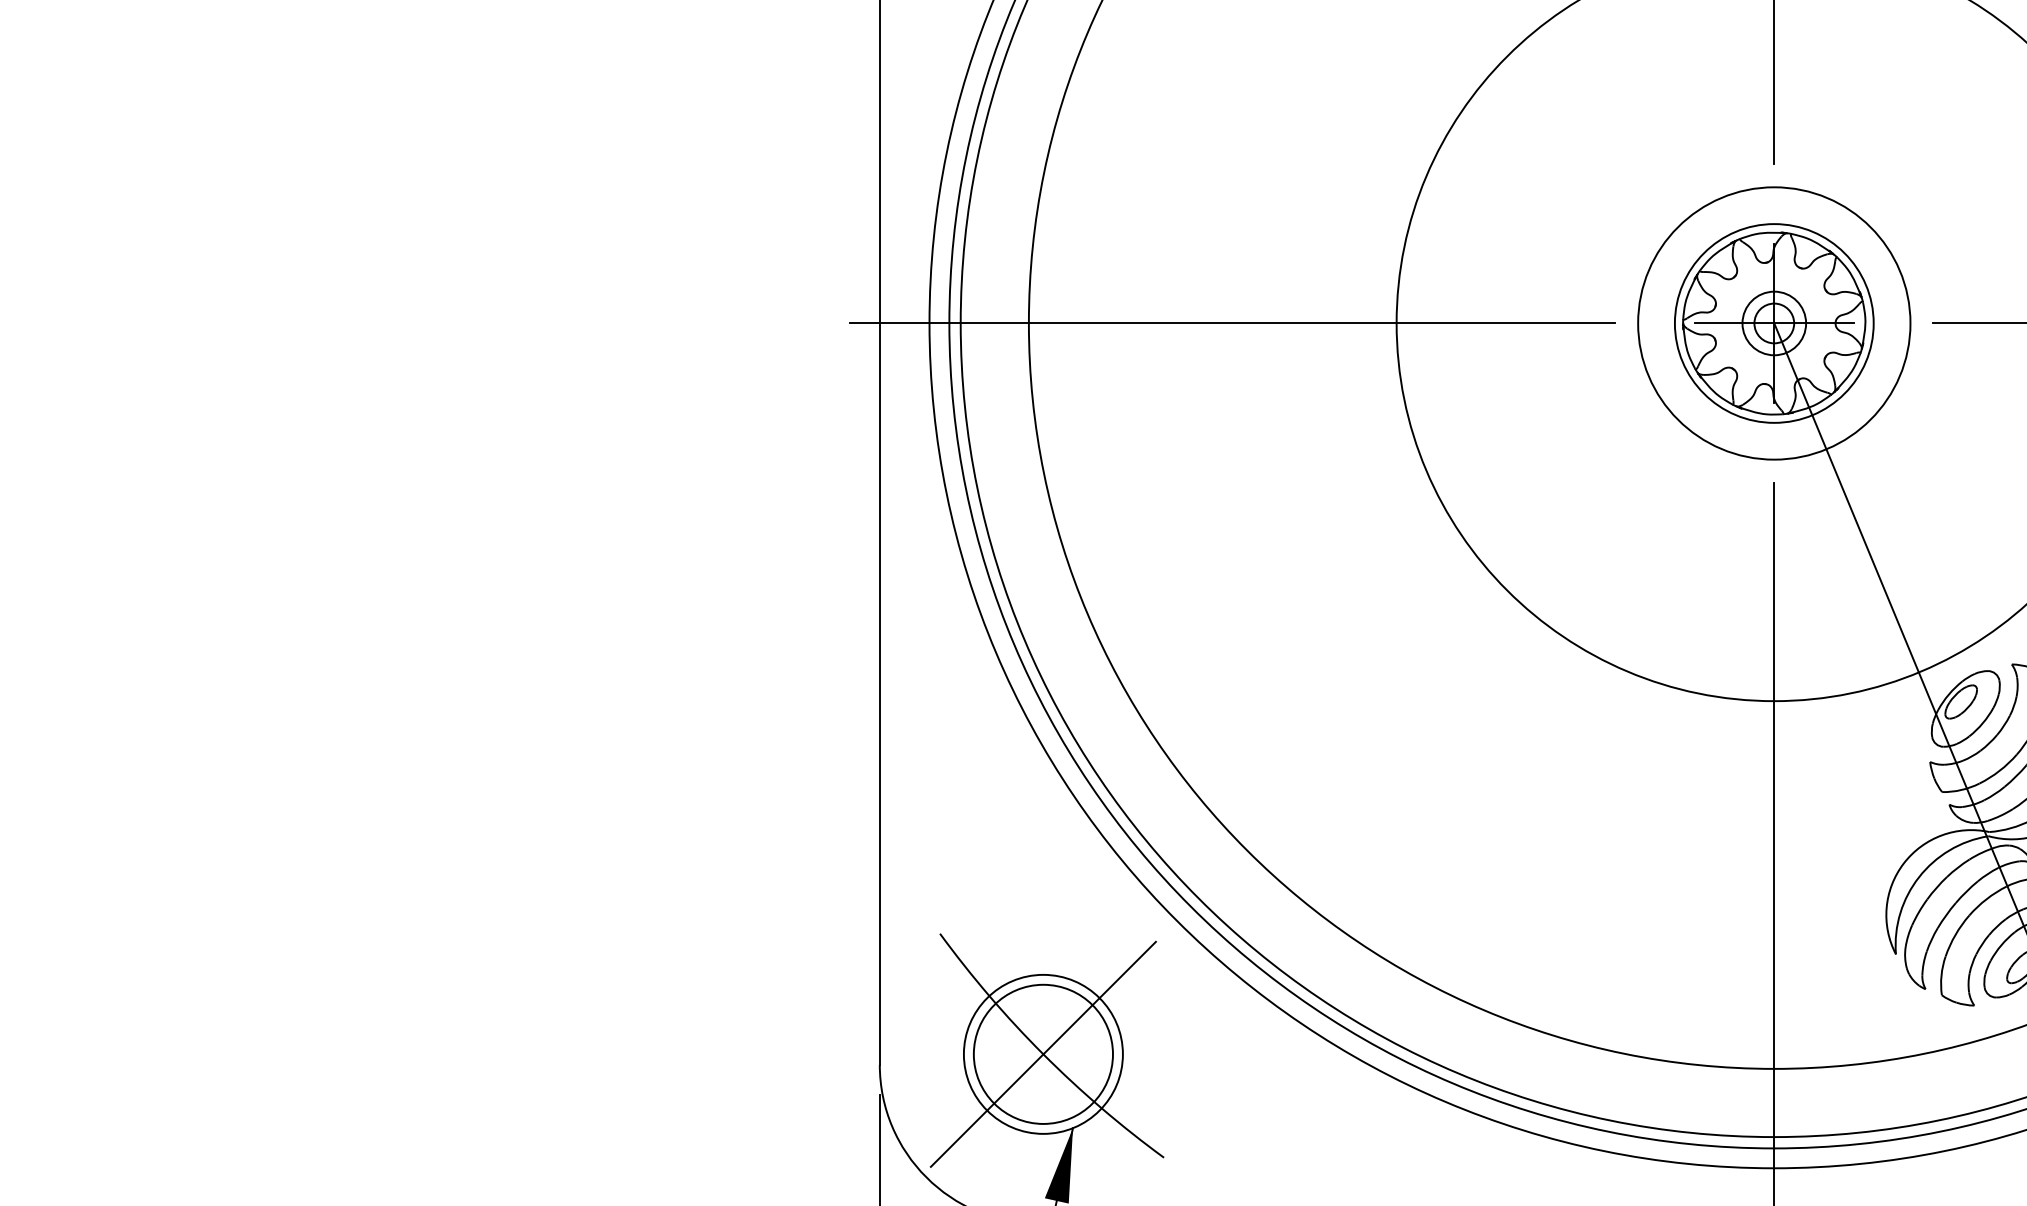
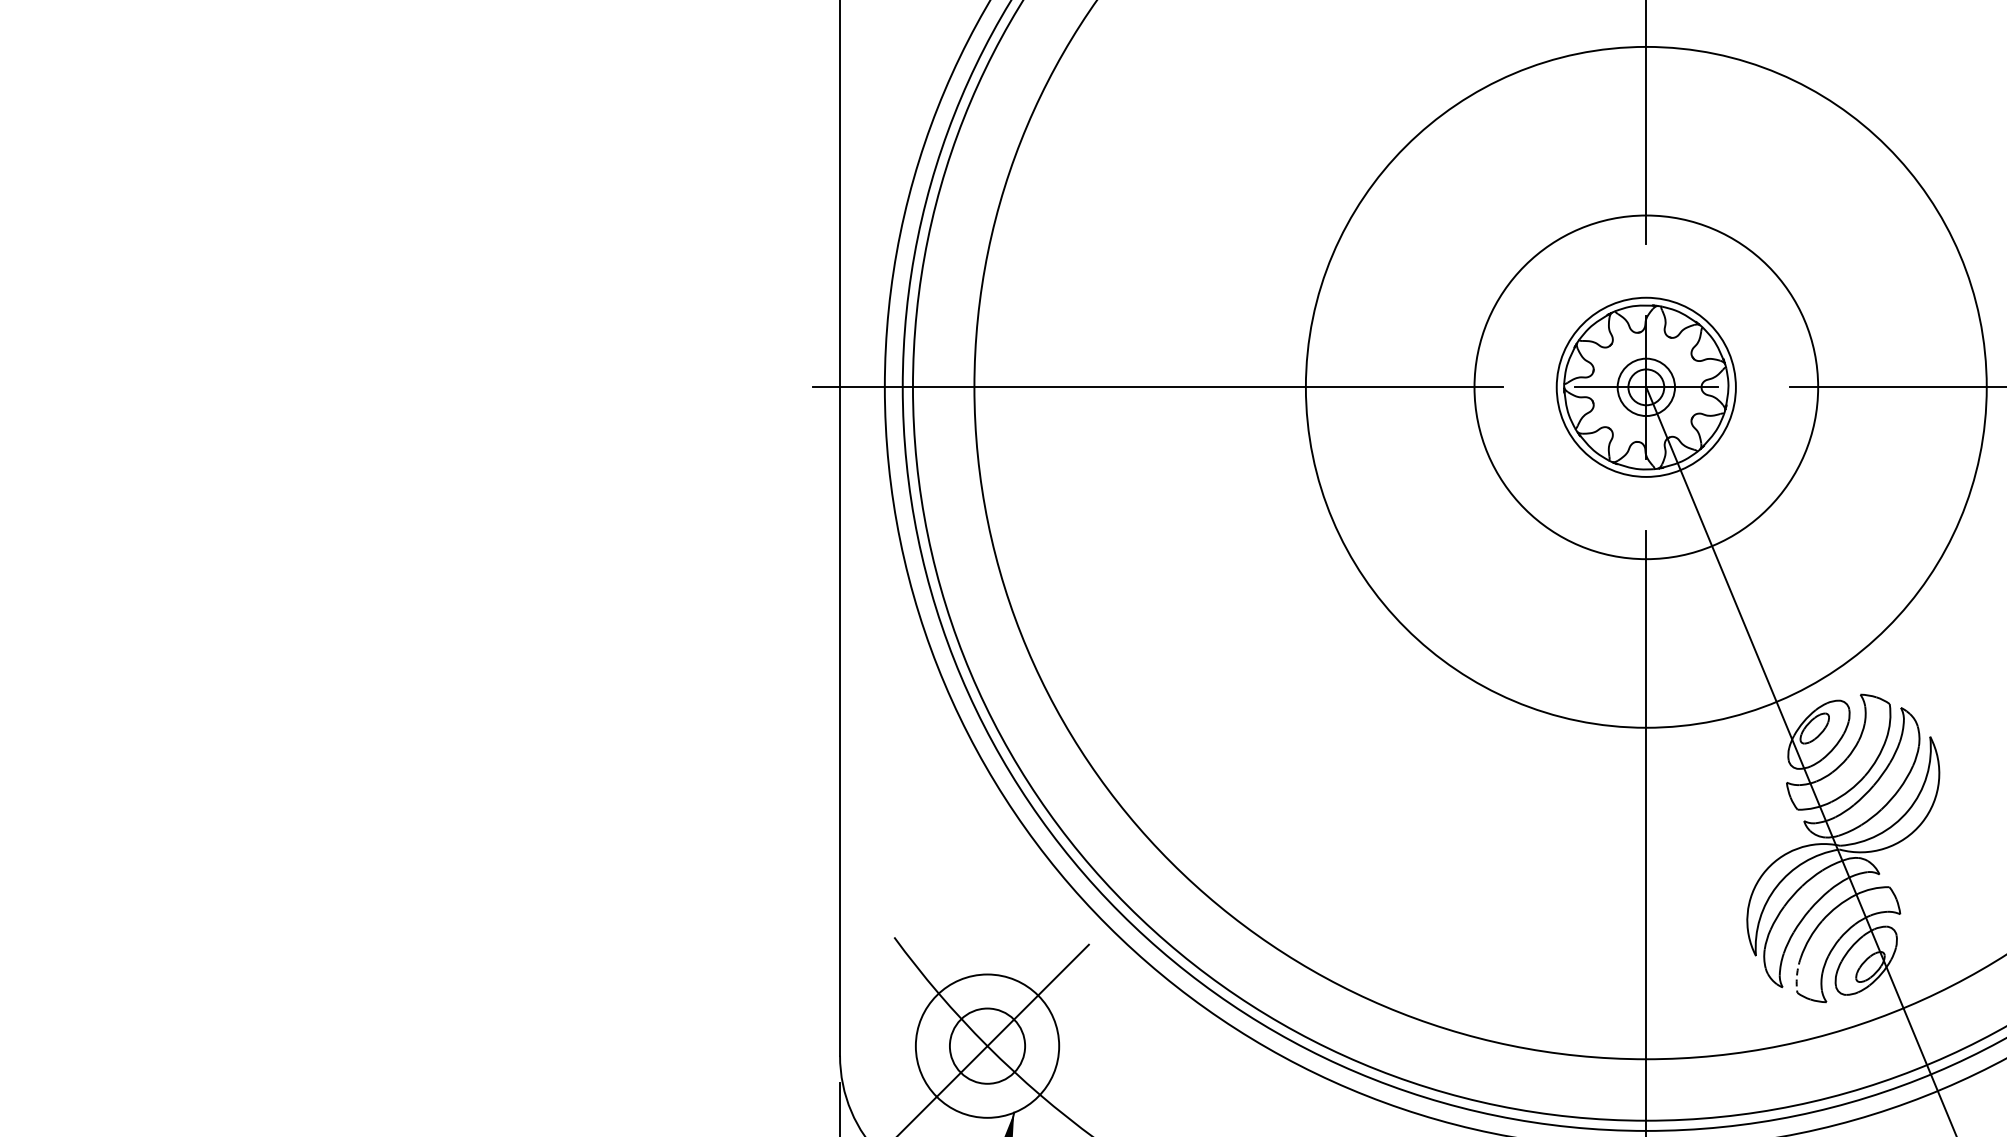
circle: (1774, 323) -> (1646, 387), size x1.4
arc: (1942, 975) -> (1797, 975), solid -> dashed
circle: (1043, 1053) -> (987, 1045), size x0.6

